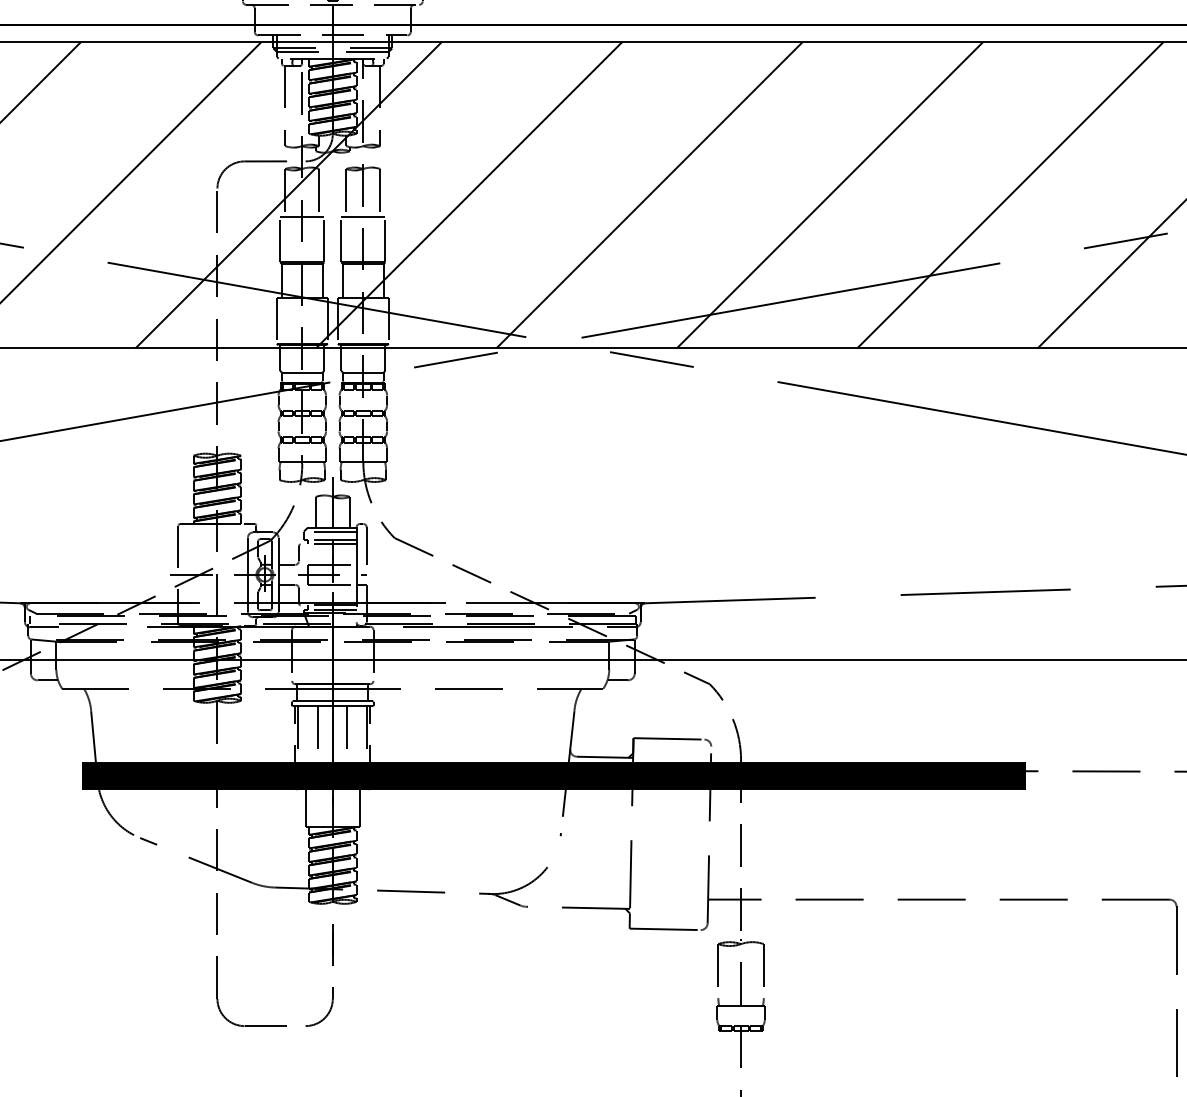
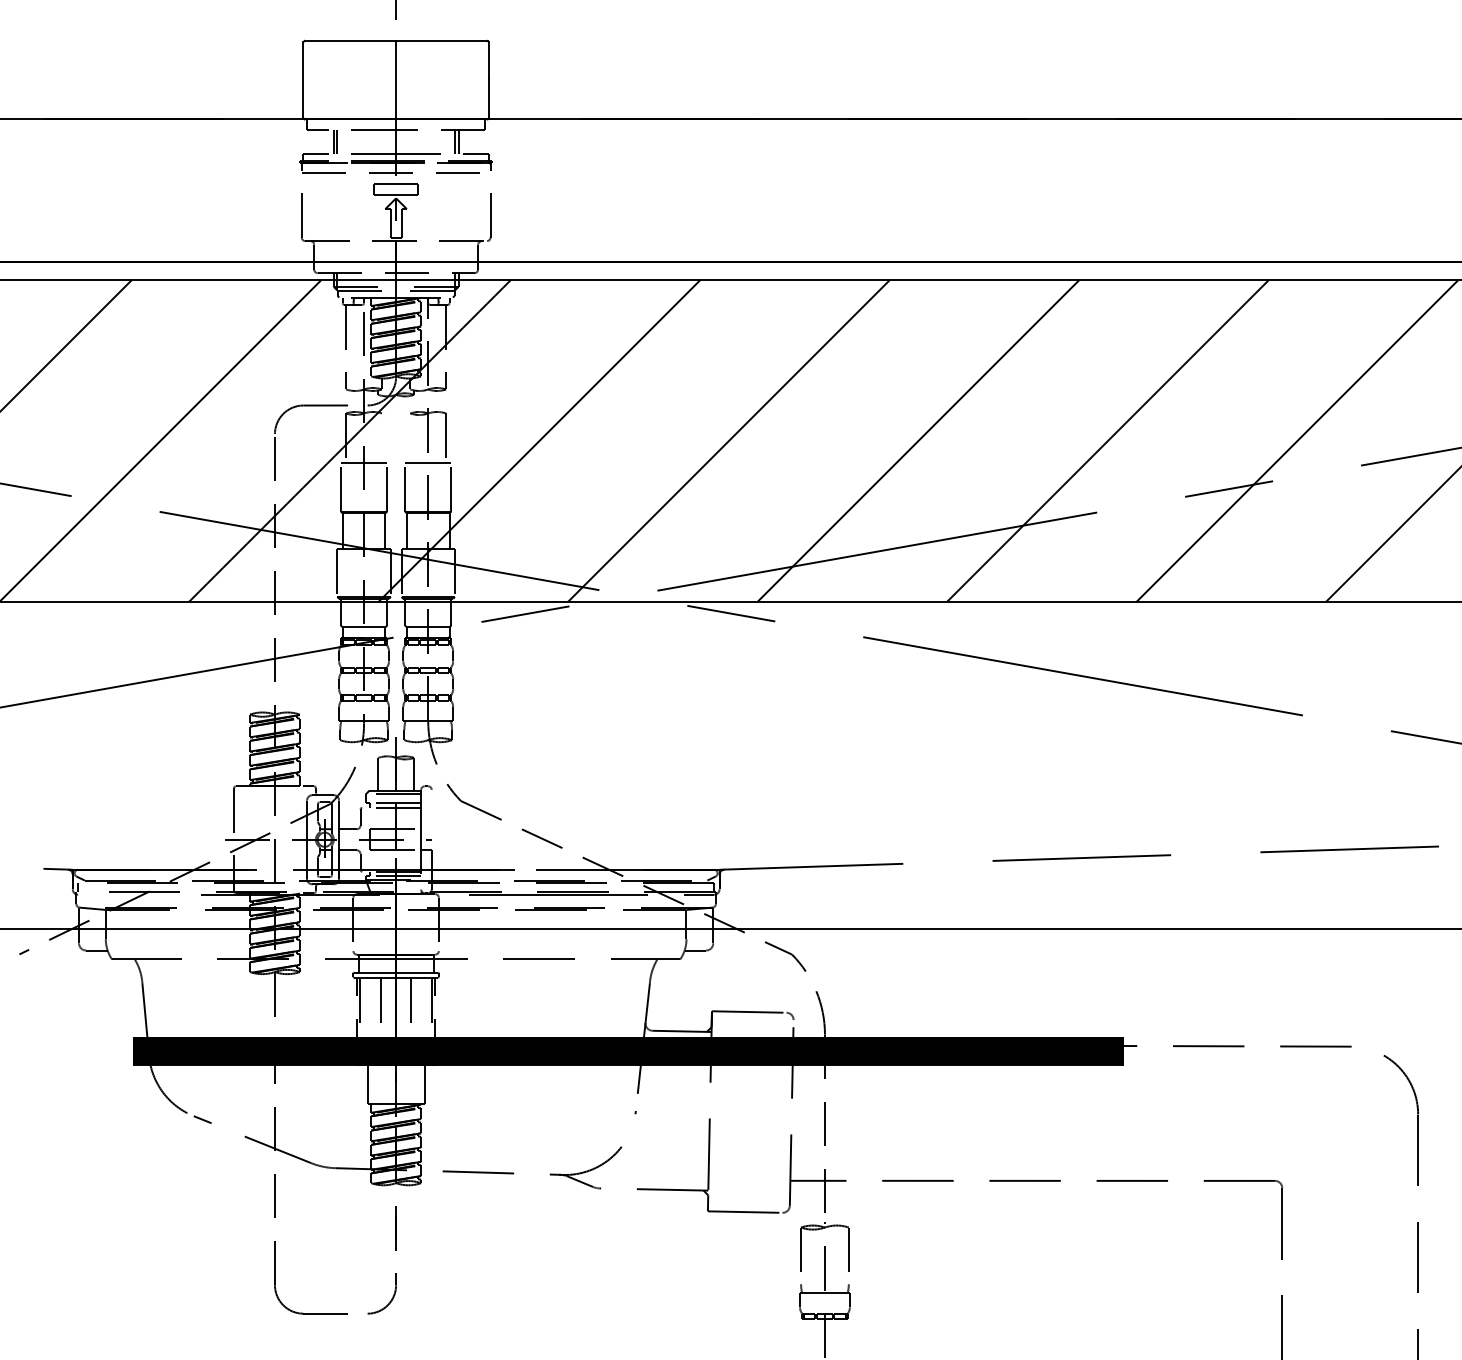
line: (318, 192) -> (381, 438), removed
line: (346, 192) -> (410, 438), removed
line: (366, 546) -> (431, 809), removed
line: (44, 626) -> (93, 894), removed

